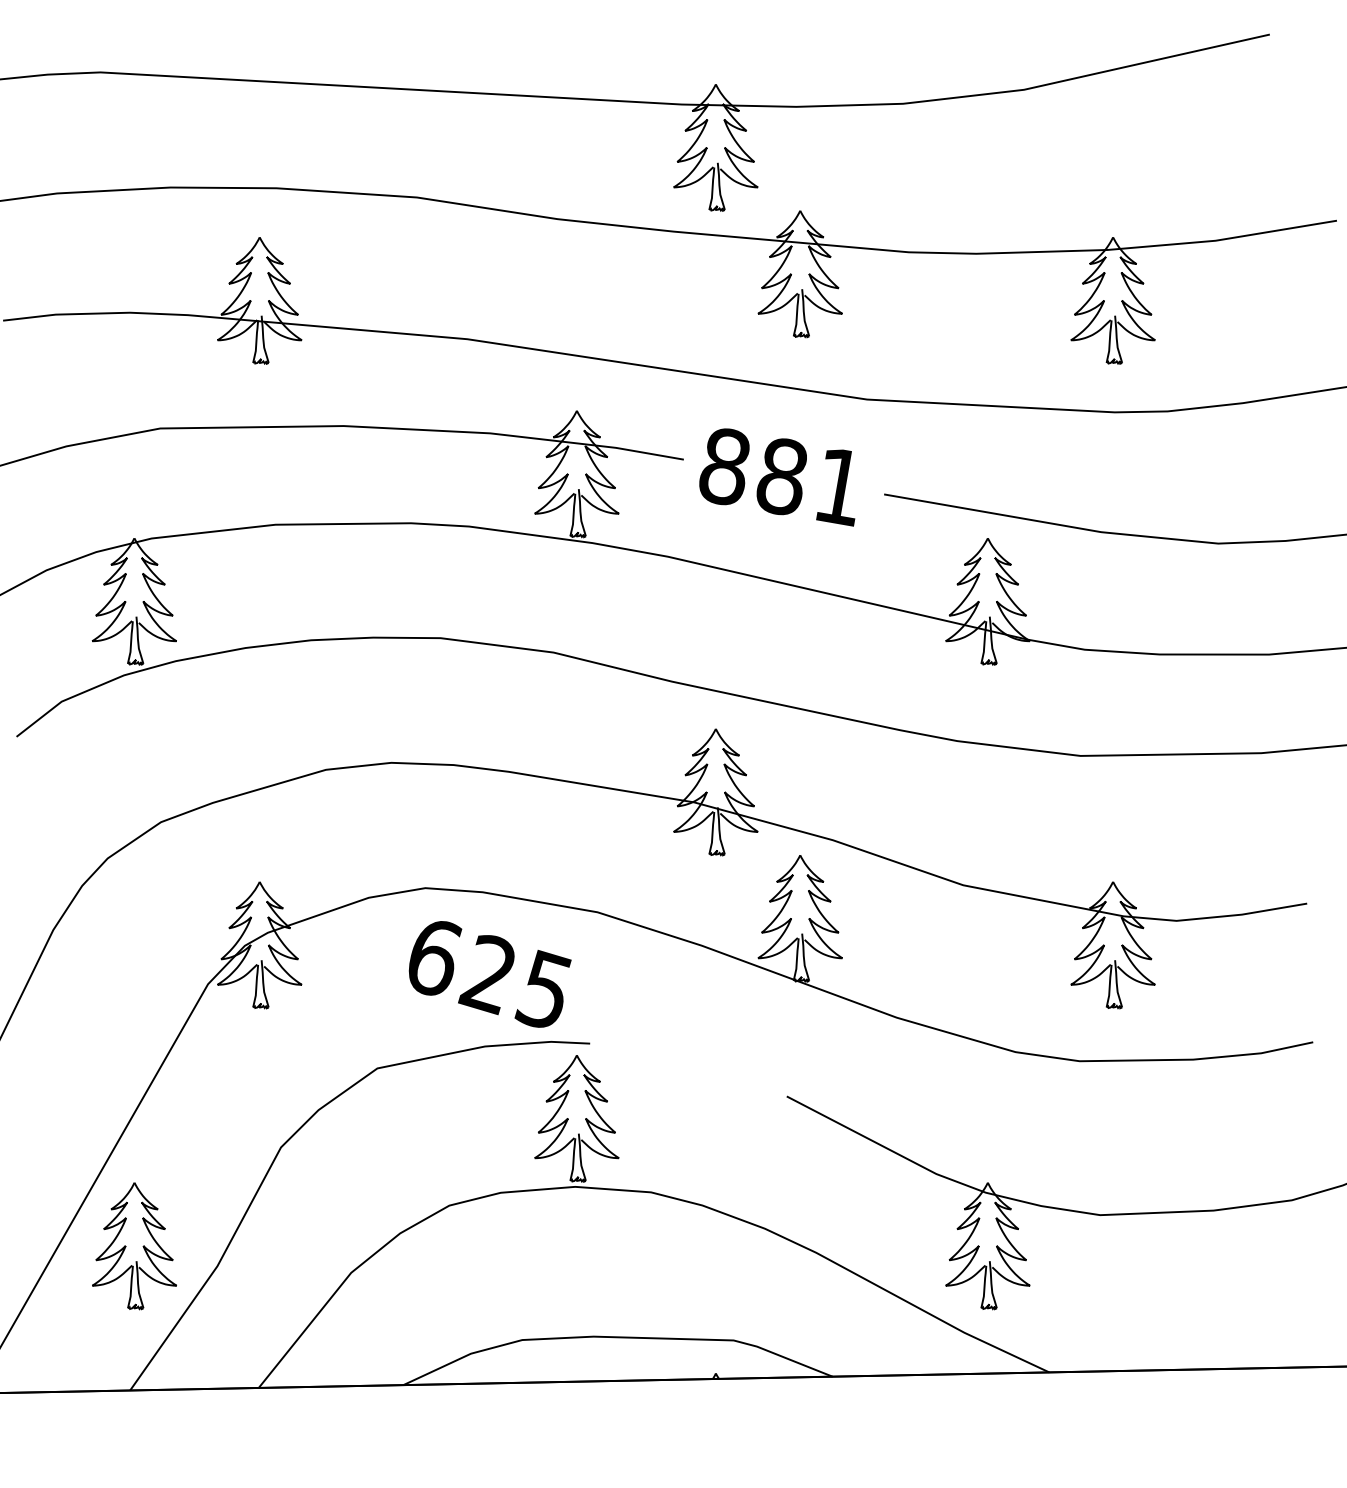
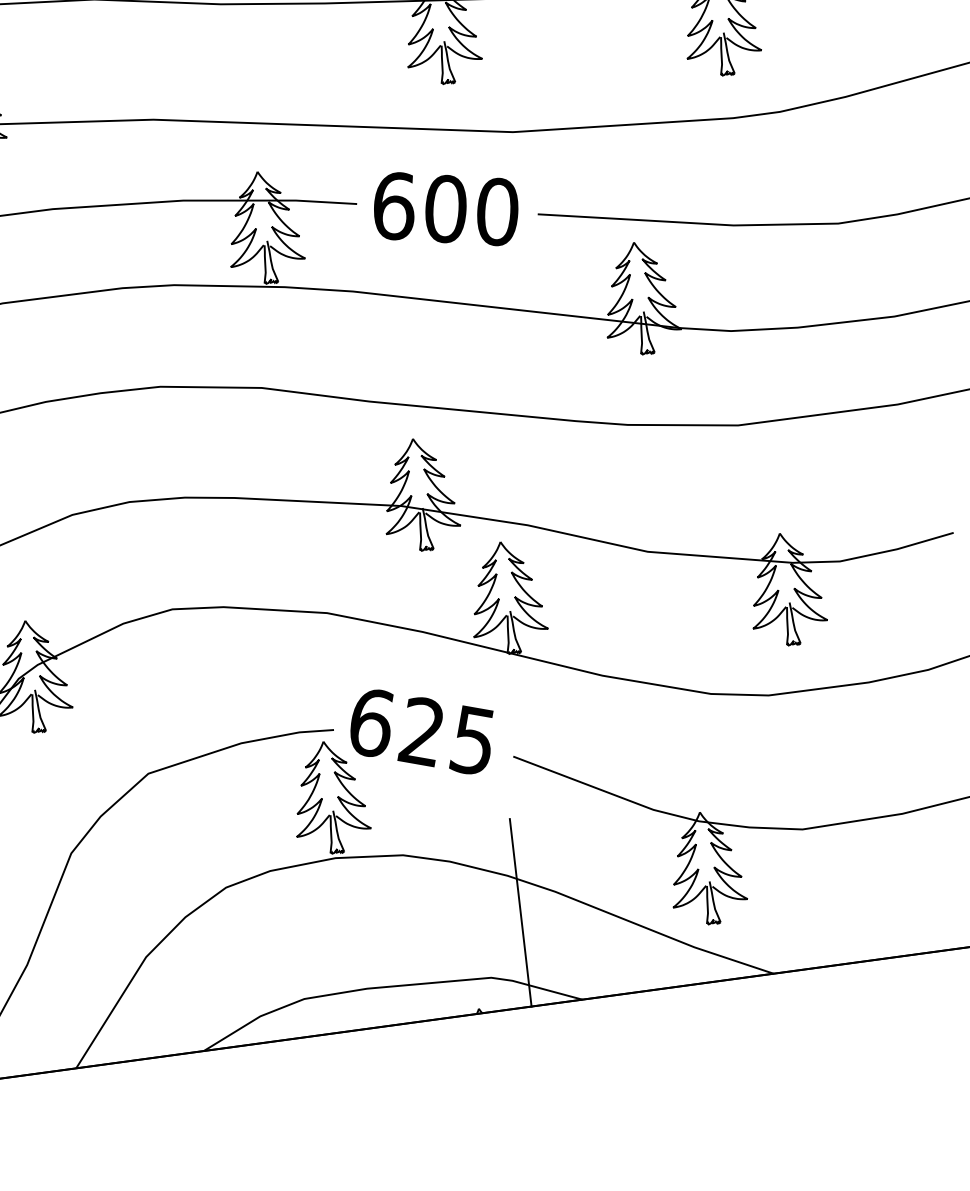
text: (781, 477) -> (445, 209), 881 -> 600
text: (489, 974) -> (422, 732), moved
line: (774, 1271) -> (520, 912), added

